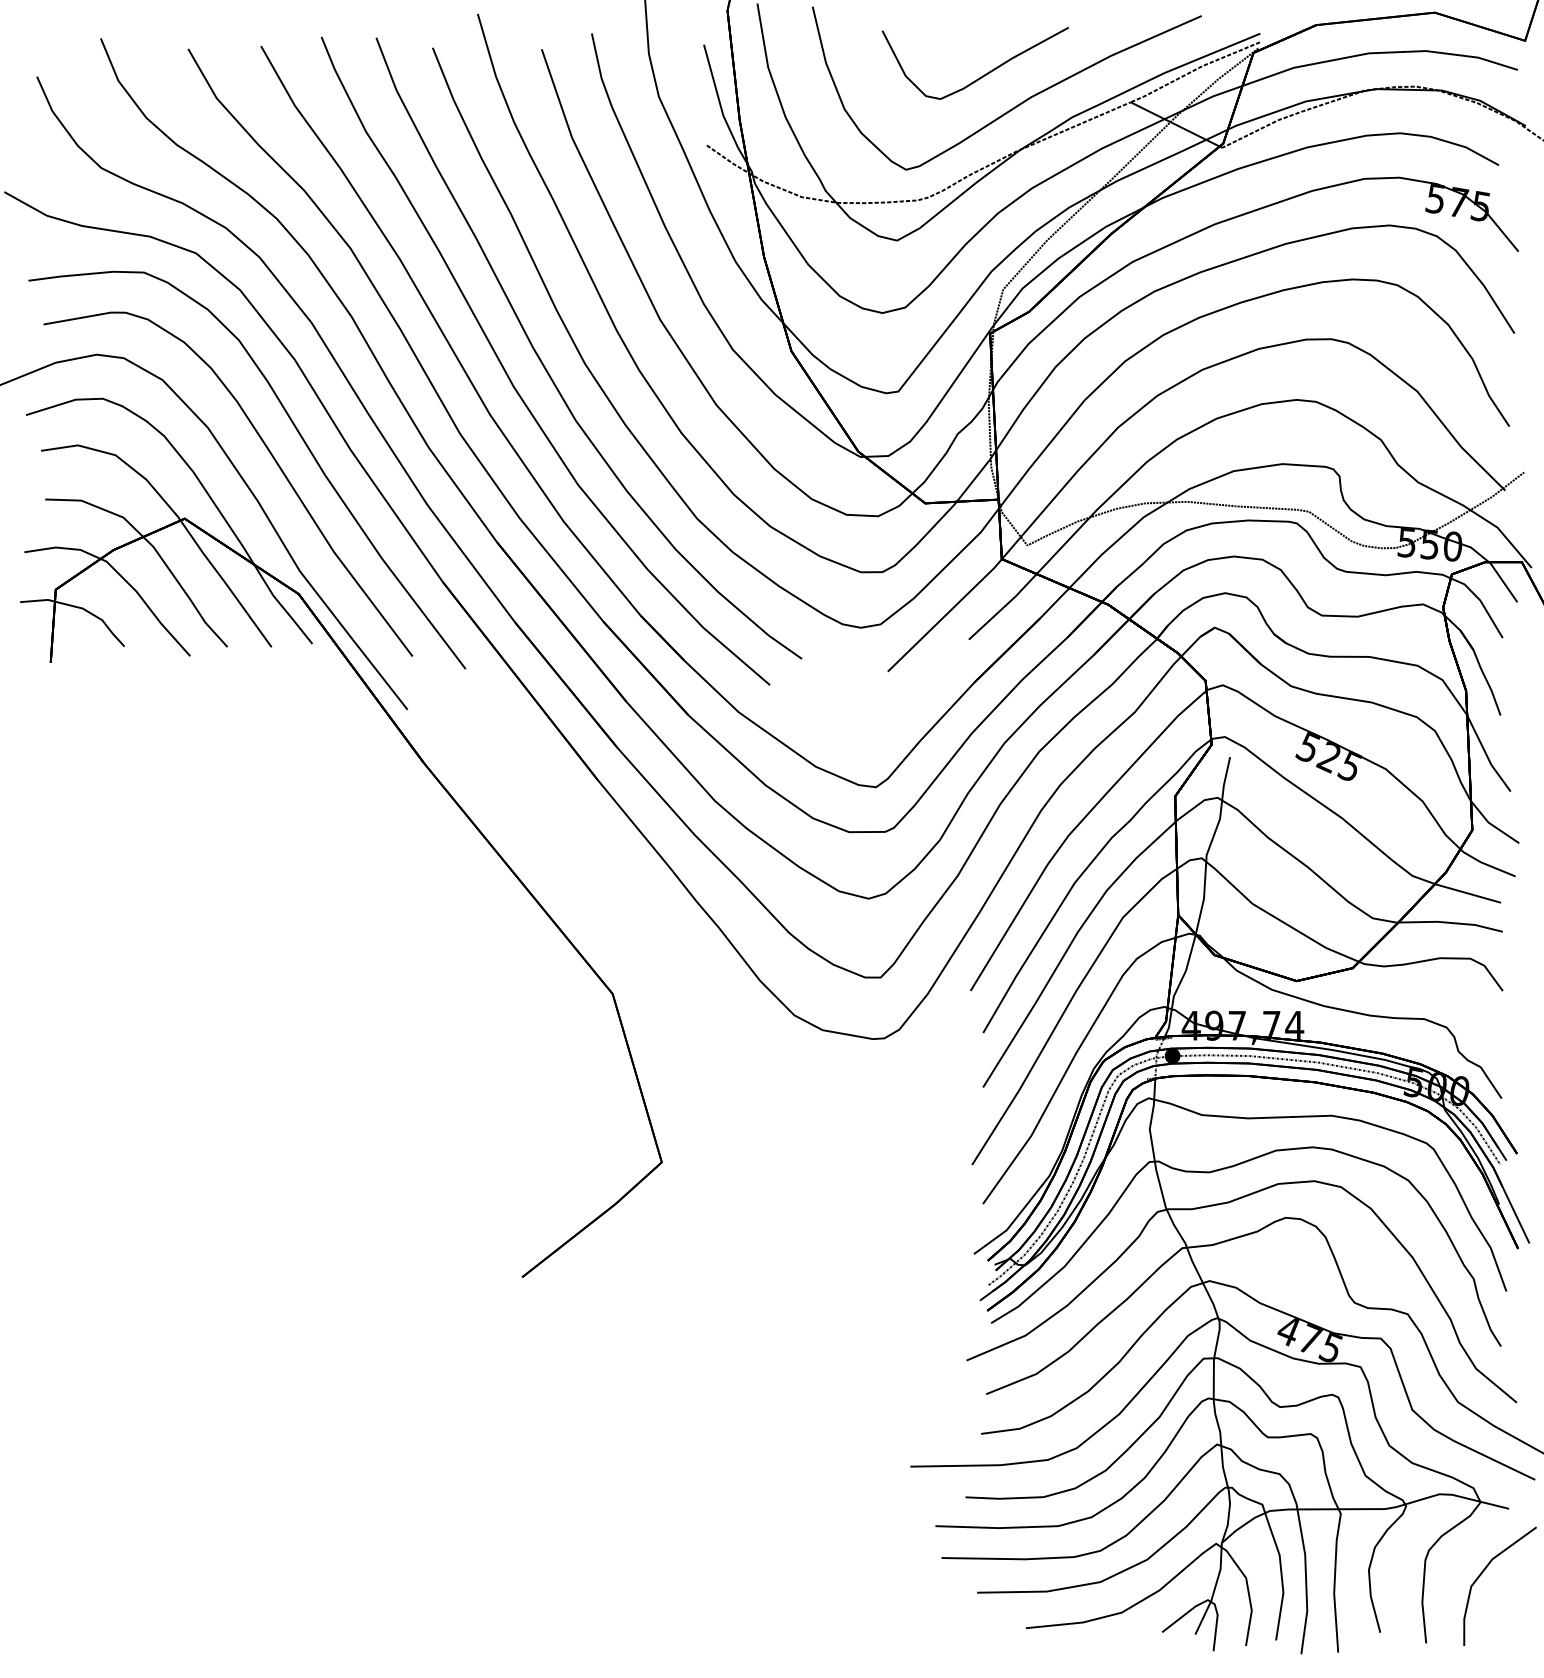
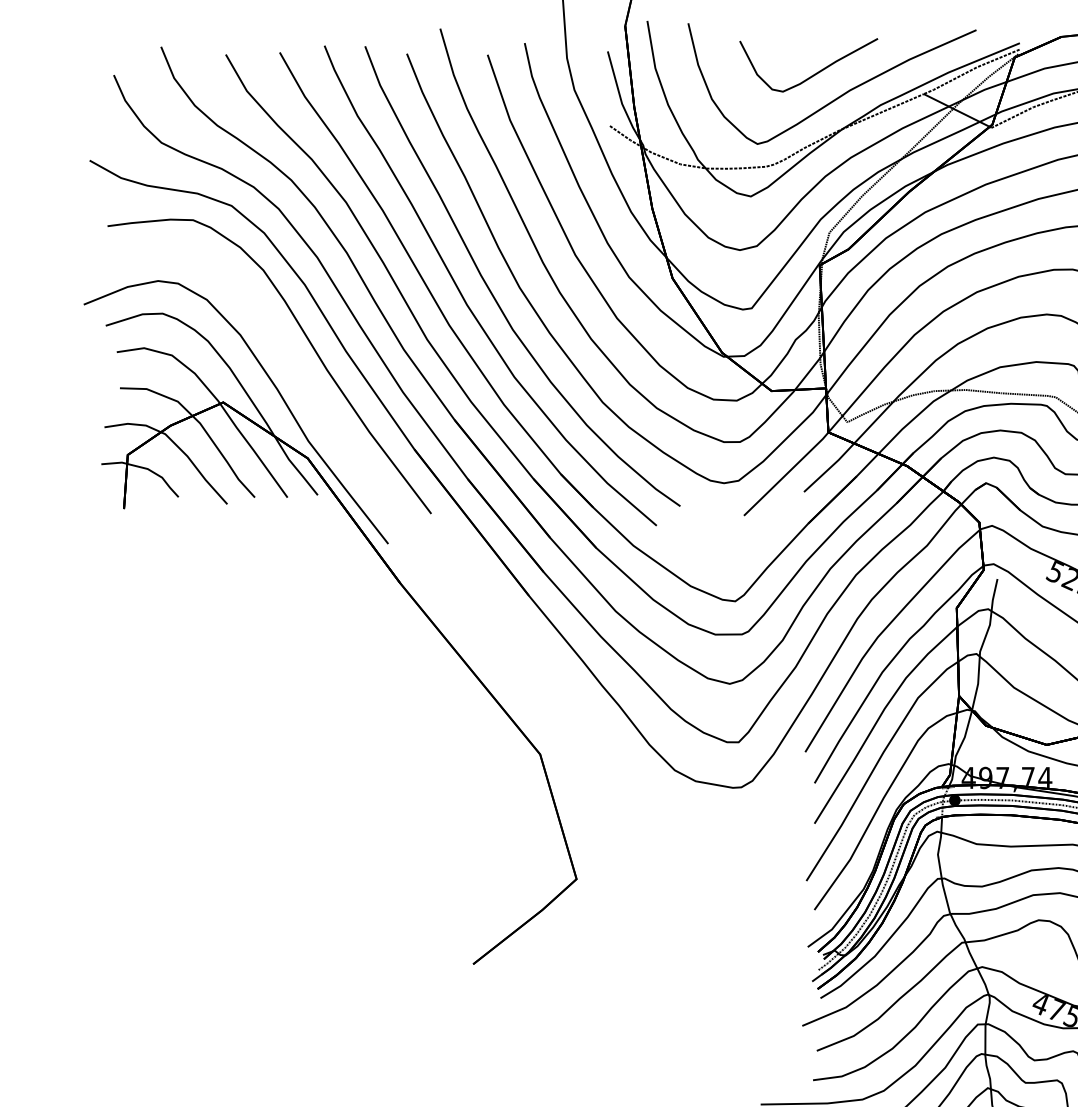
part: (271, 456) -> (287, 356), removed

